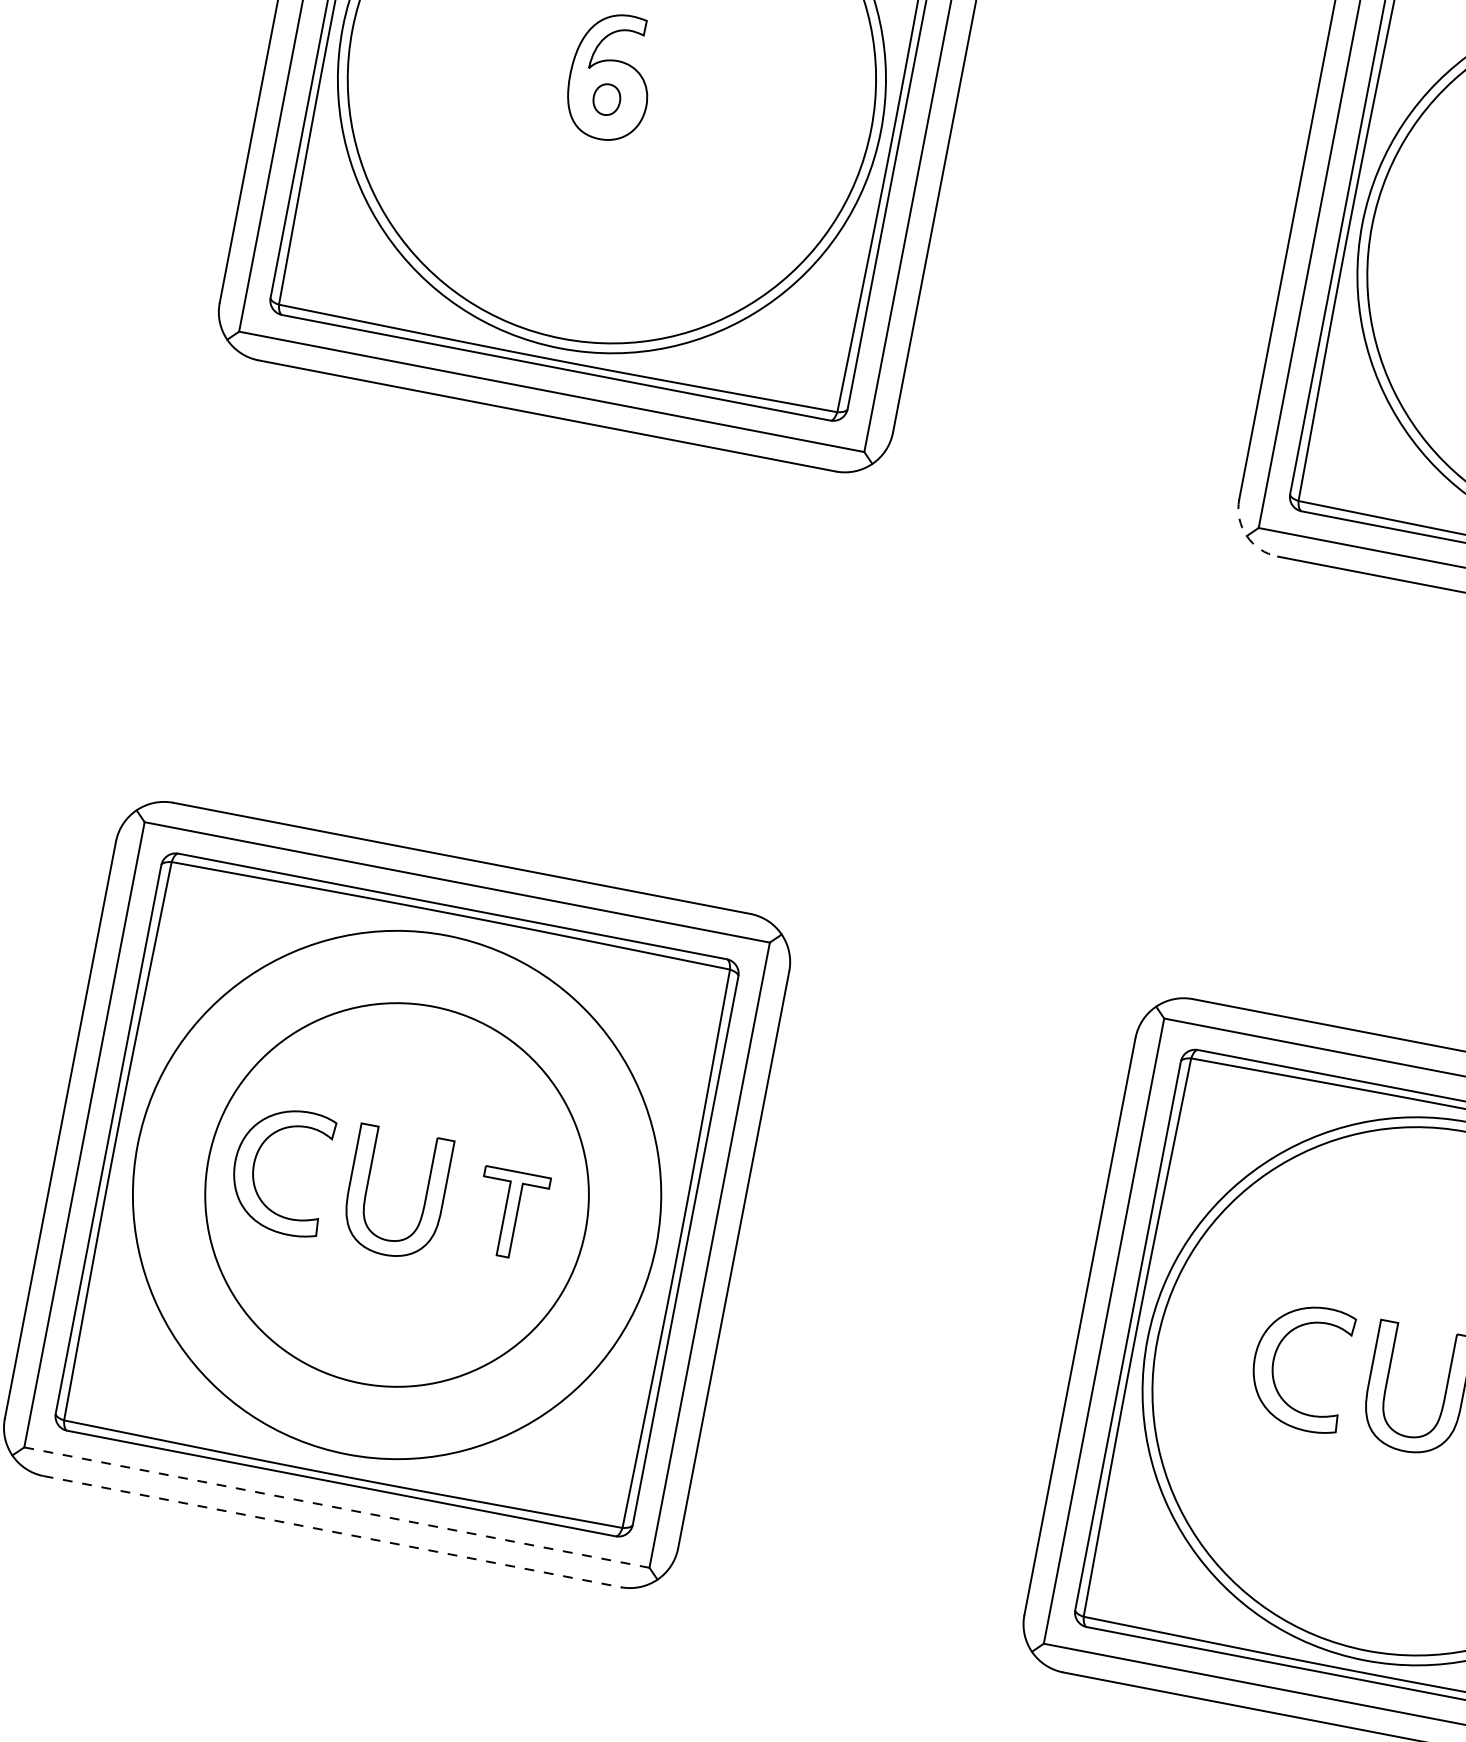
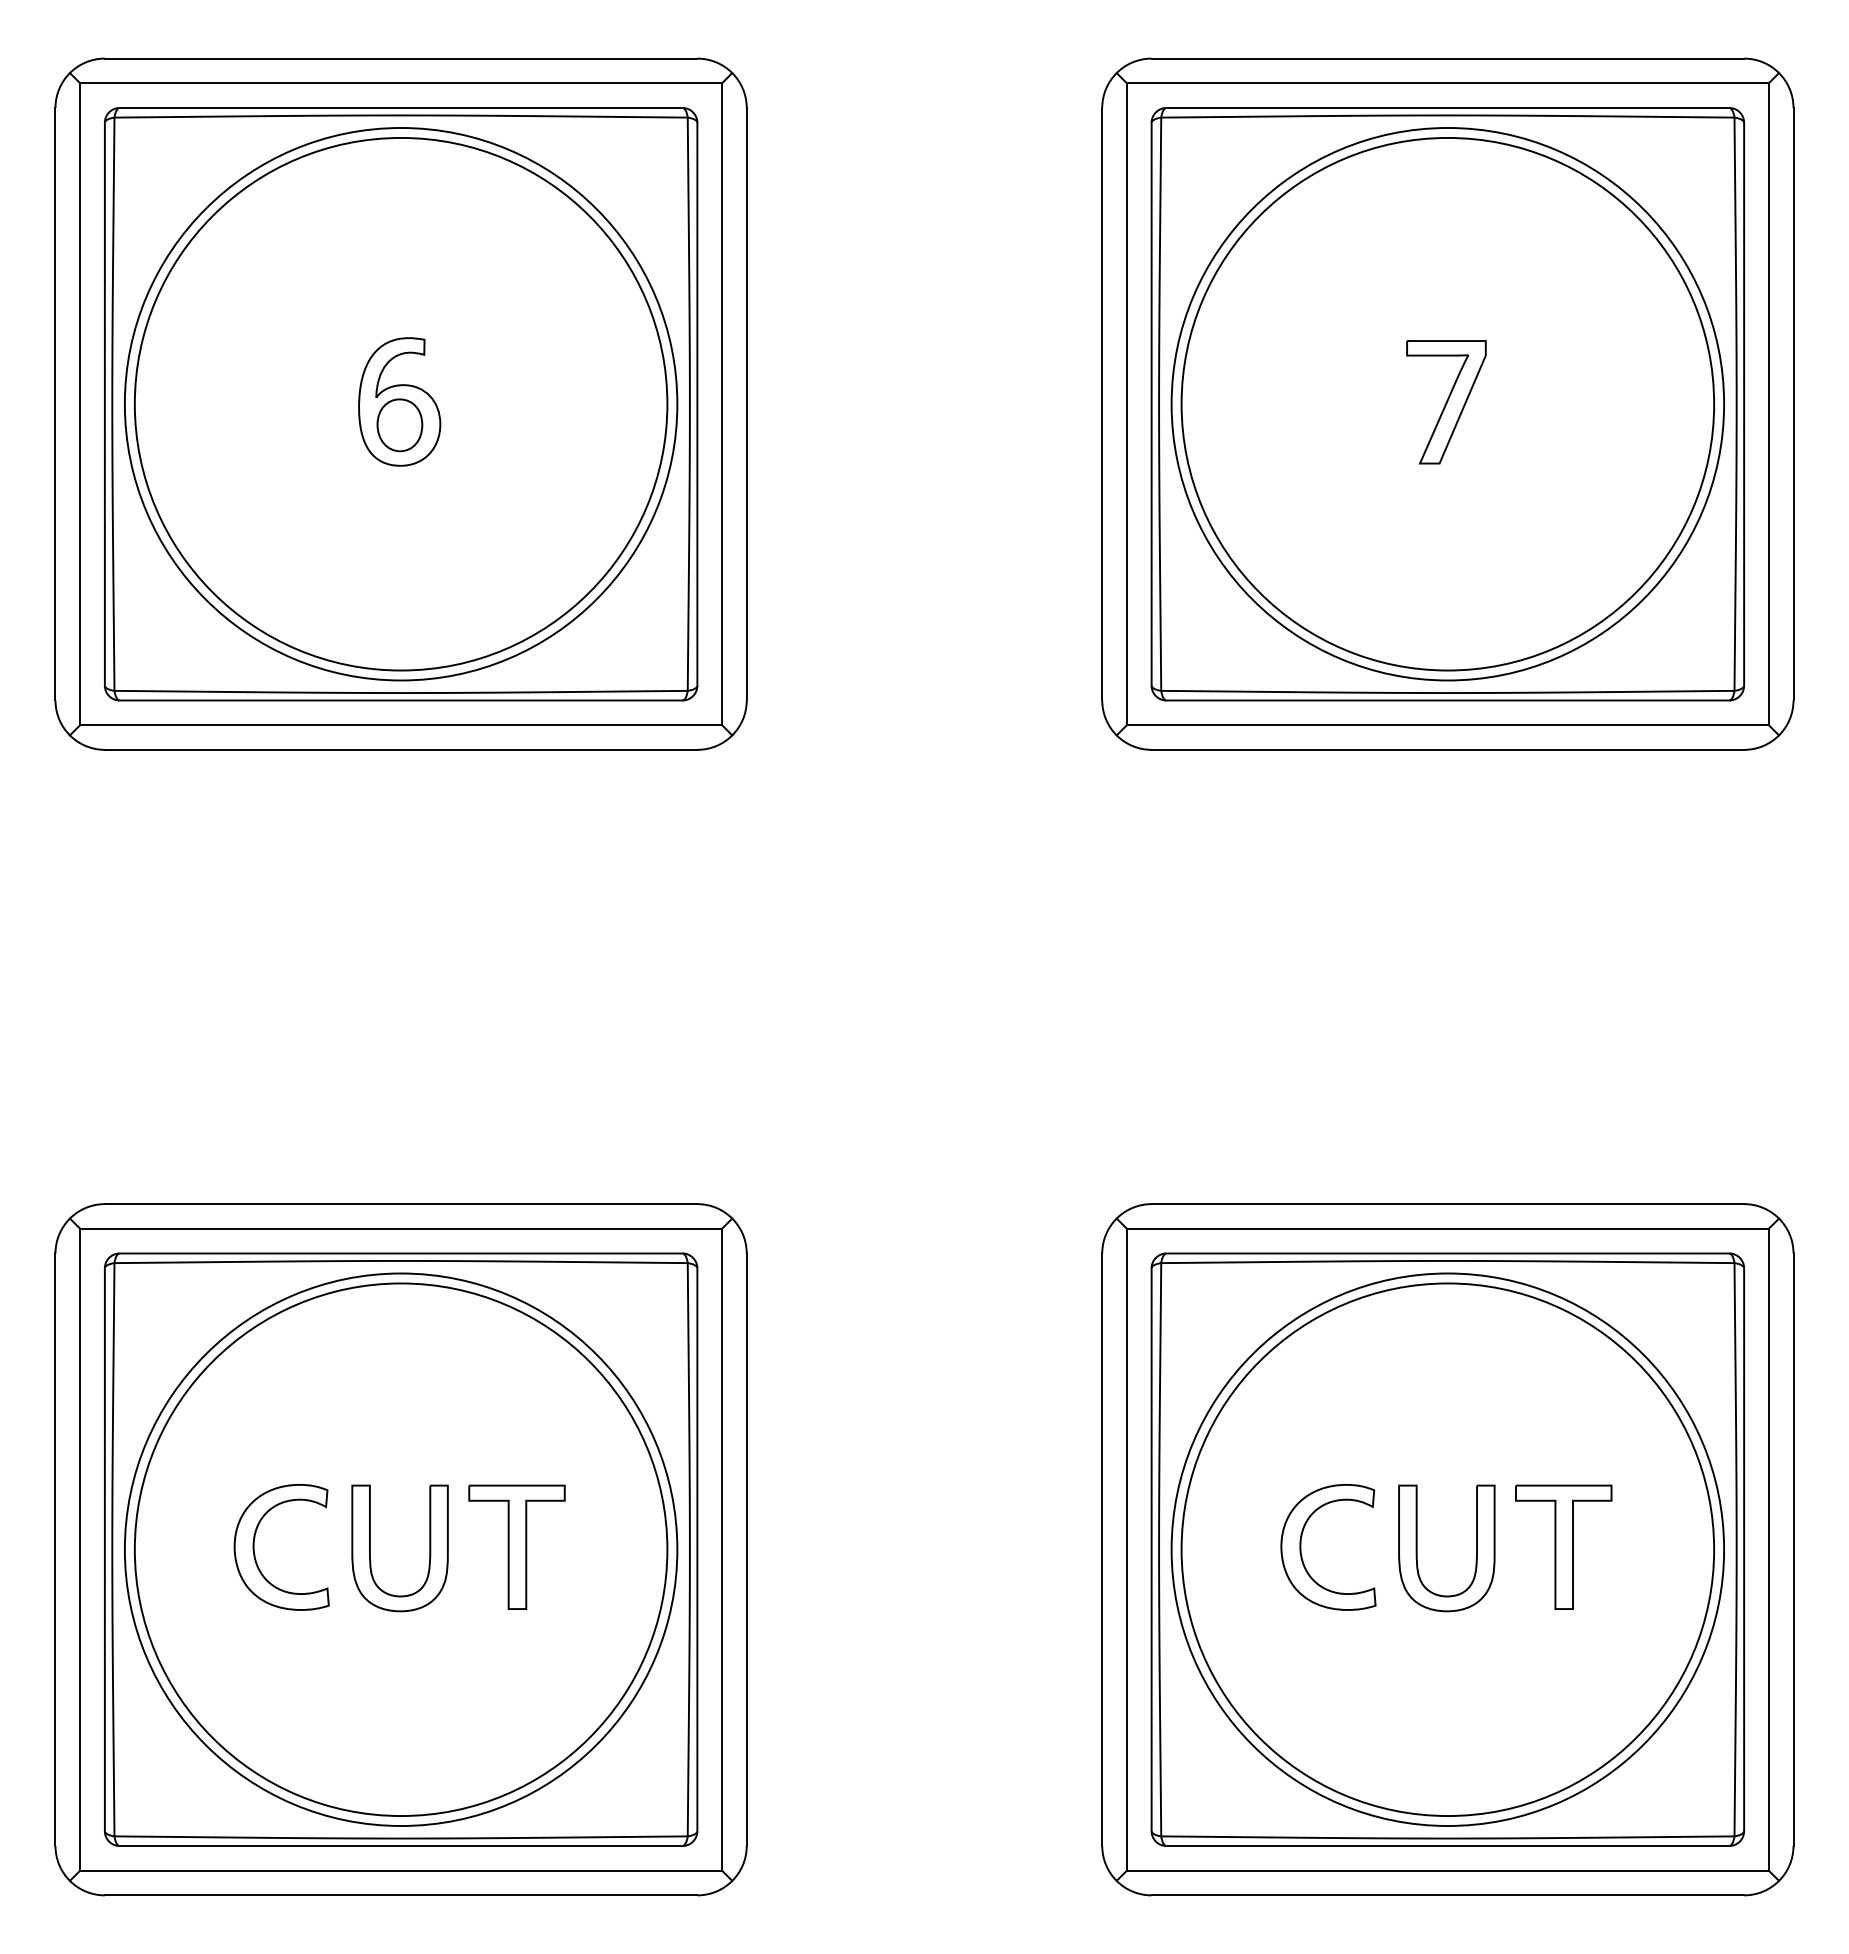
part: (606, 99) -> (399, 425), size x1.67
arc: (1246, 536) -> (1116, 735), dashed -> solid
circle: (396, 1194) -> (400, 1549), size x1.43
part: (510, 1213) -> (516, 1546), size x1.43
line: (337, 1507) -> (401, 1870), dashed -> solid
line: (332, 1531) -> (401, 1895), dashed -> solid

